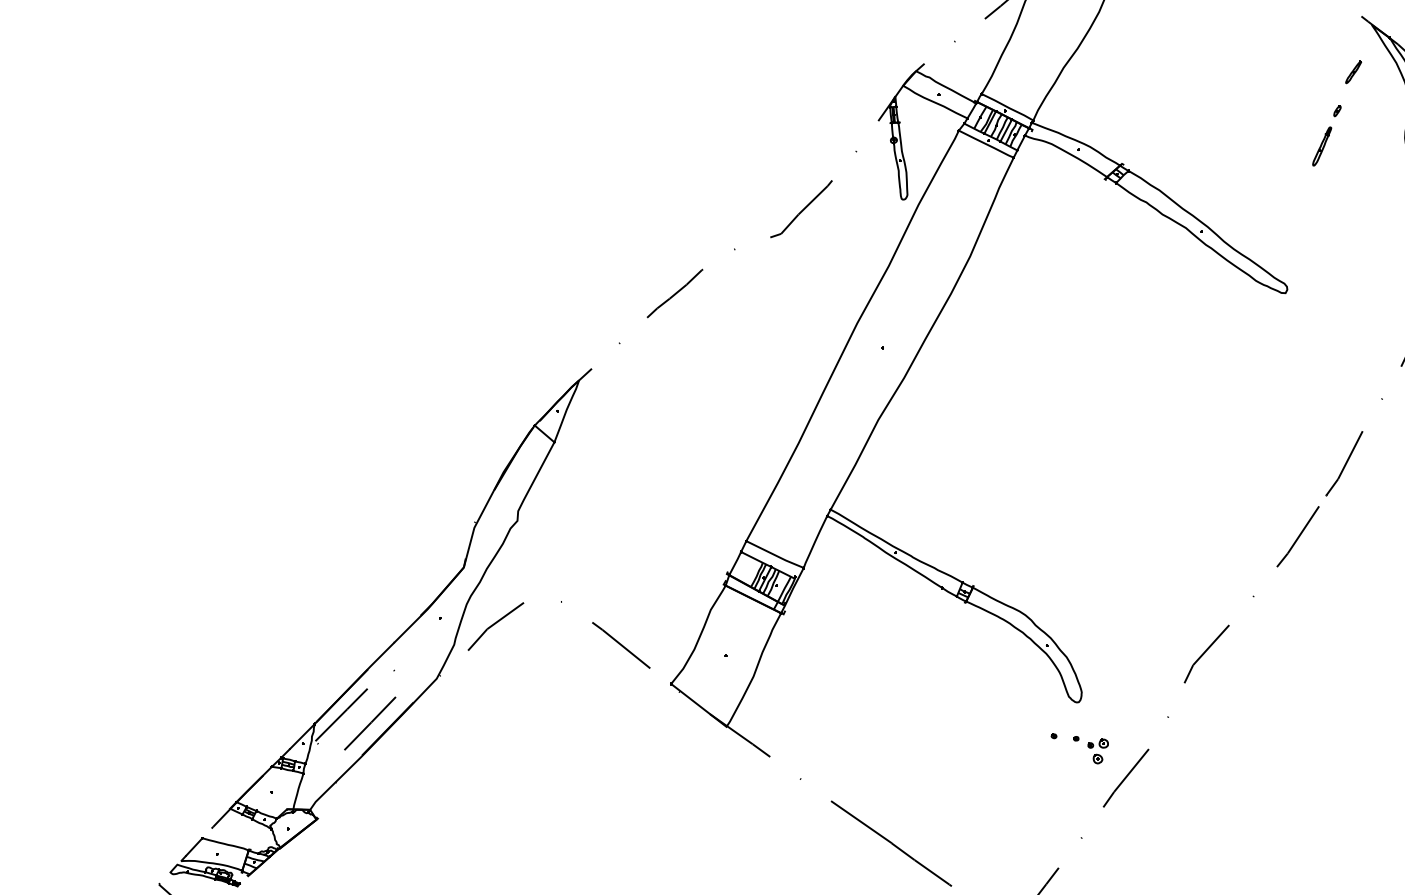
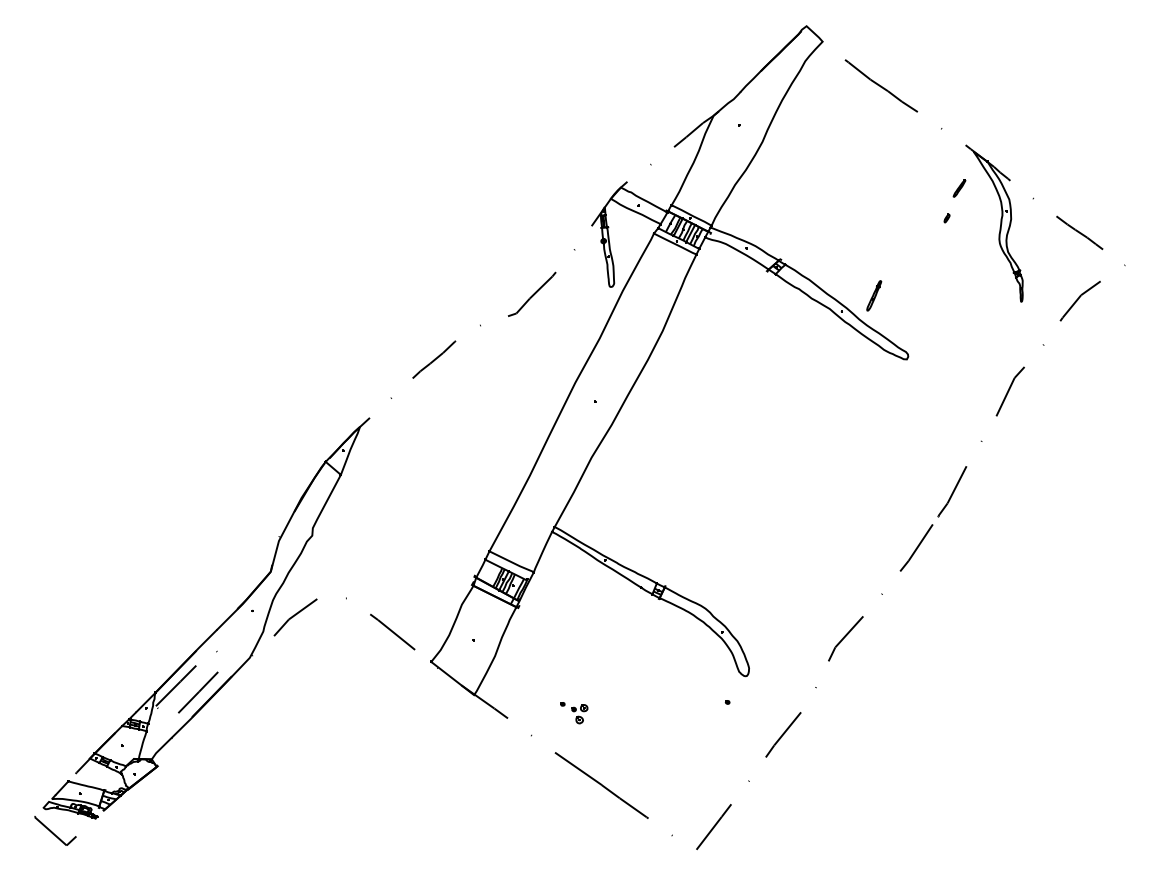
part: (1322, 146) -> (874, 295), moved
part: (1091, 750) -> (574, 713), moved

